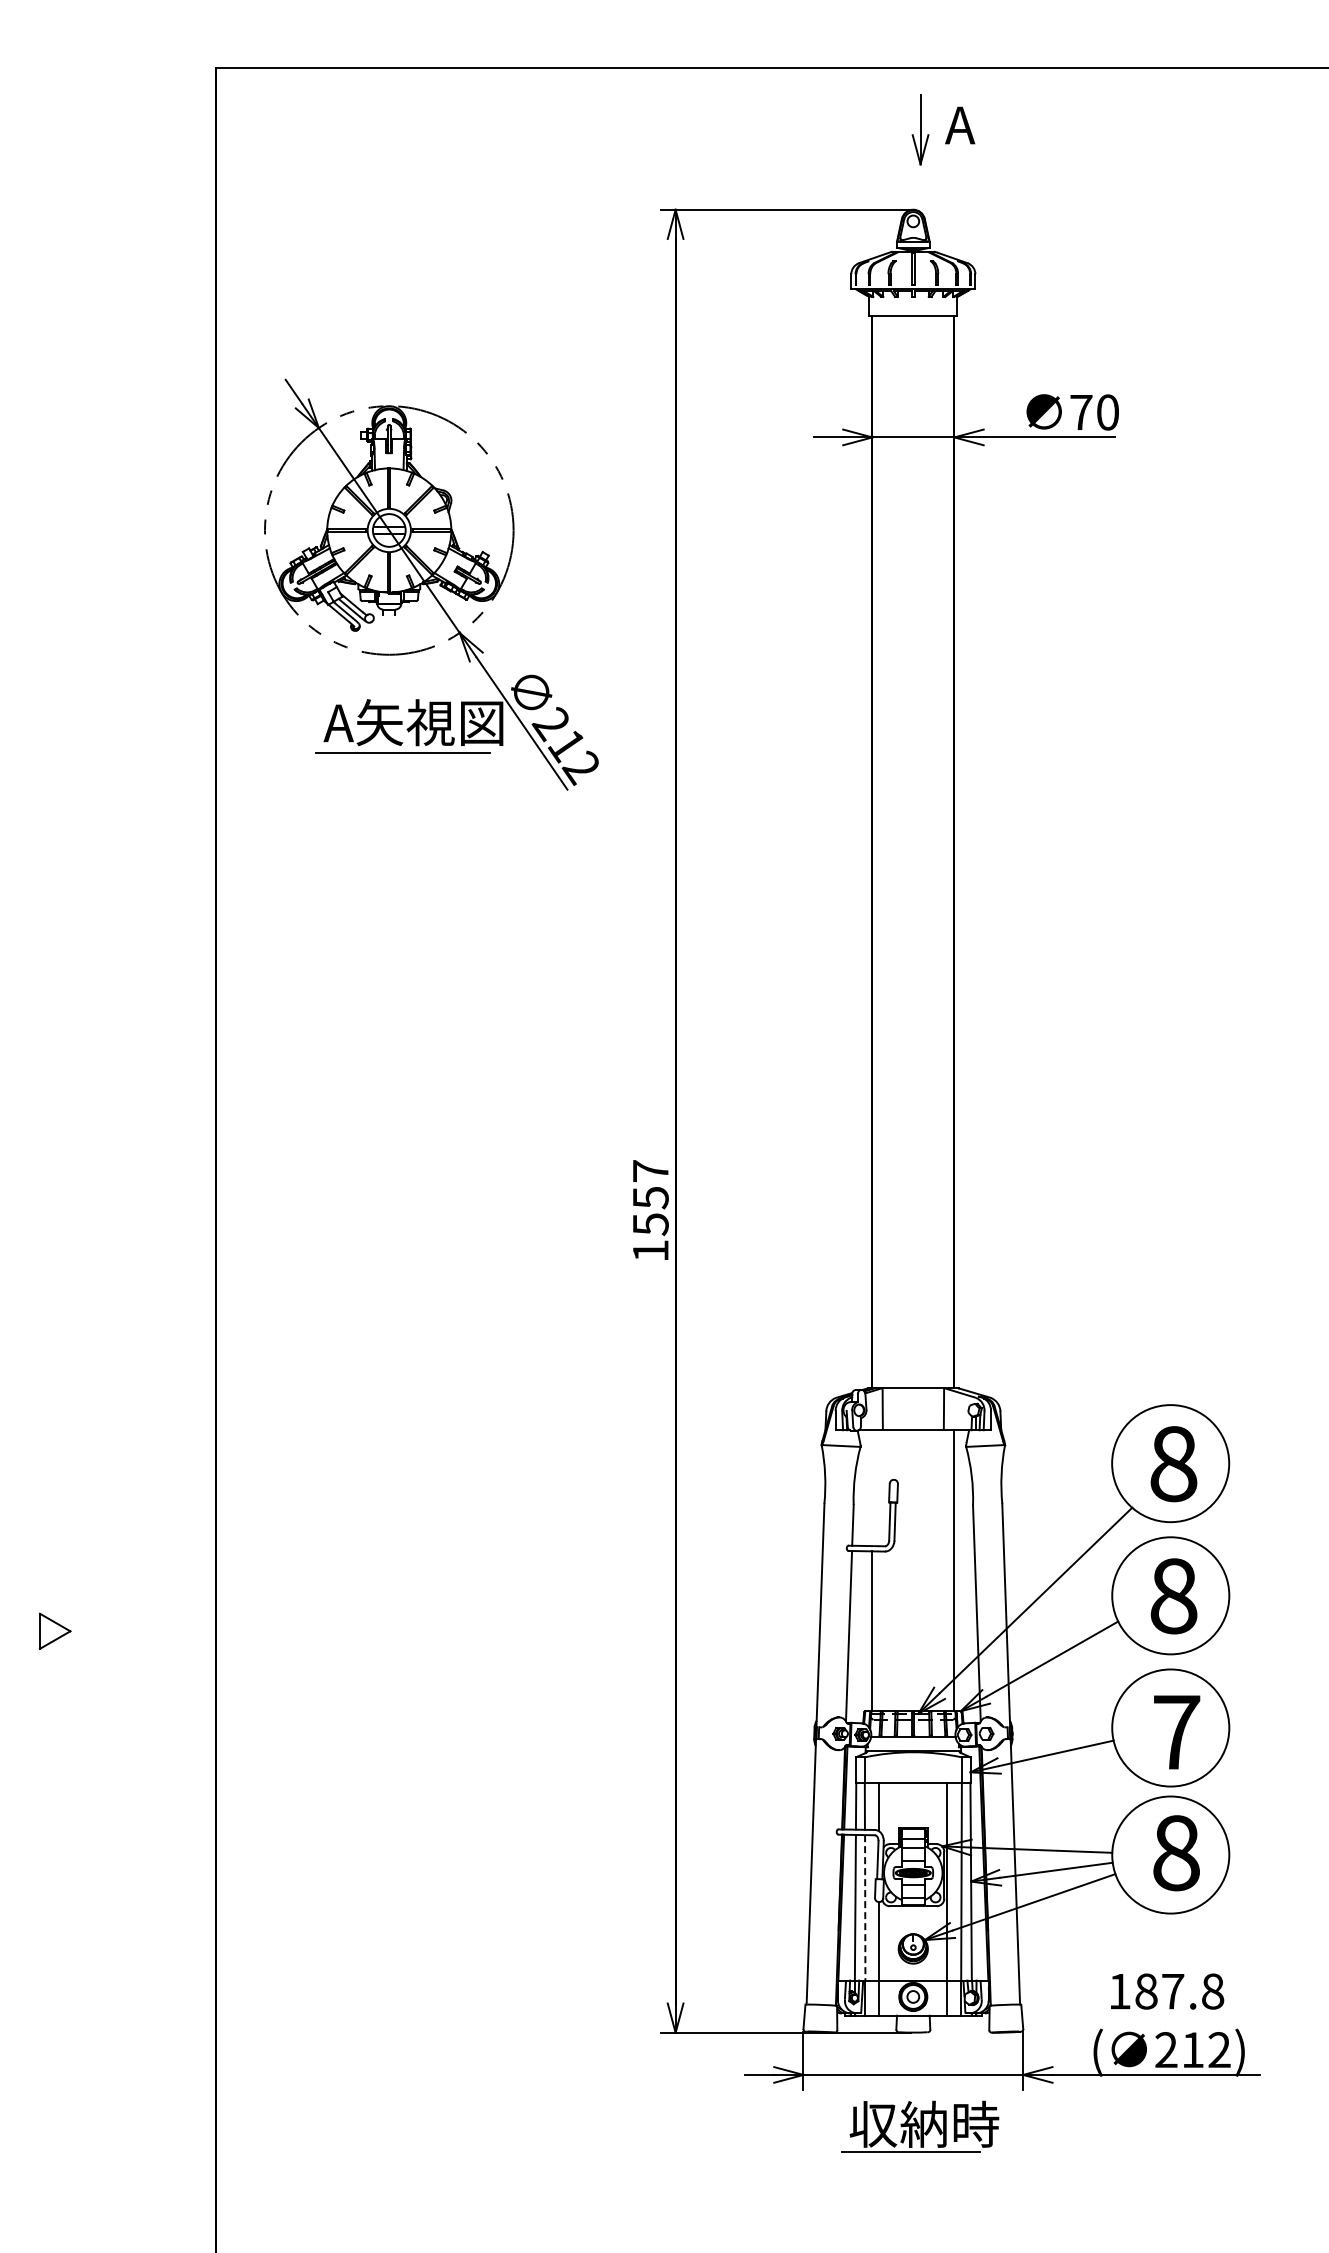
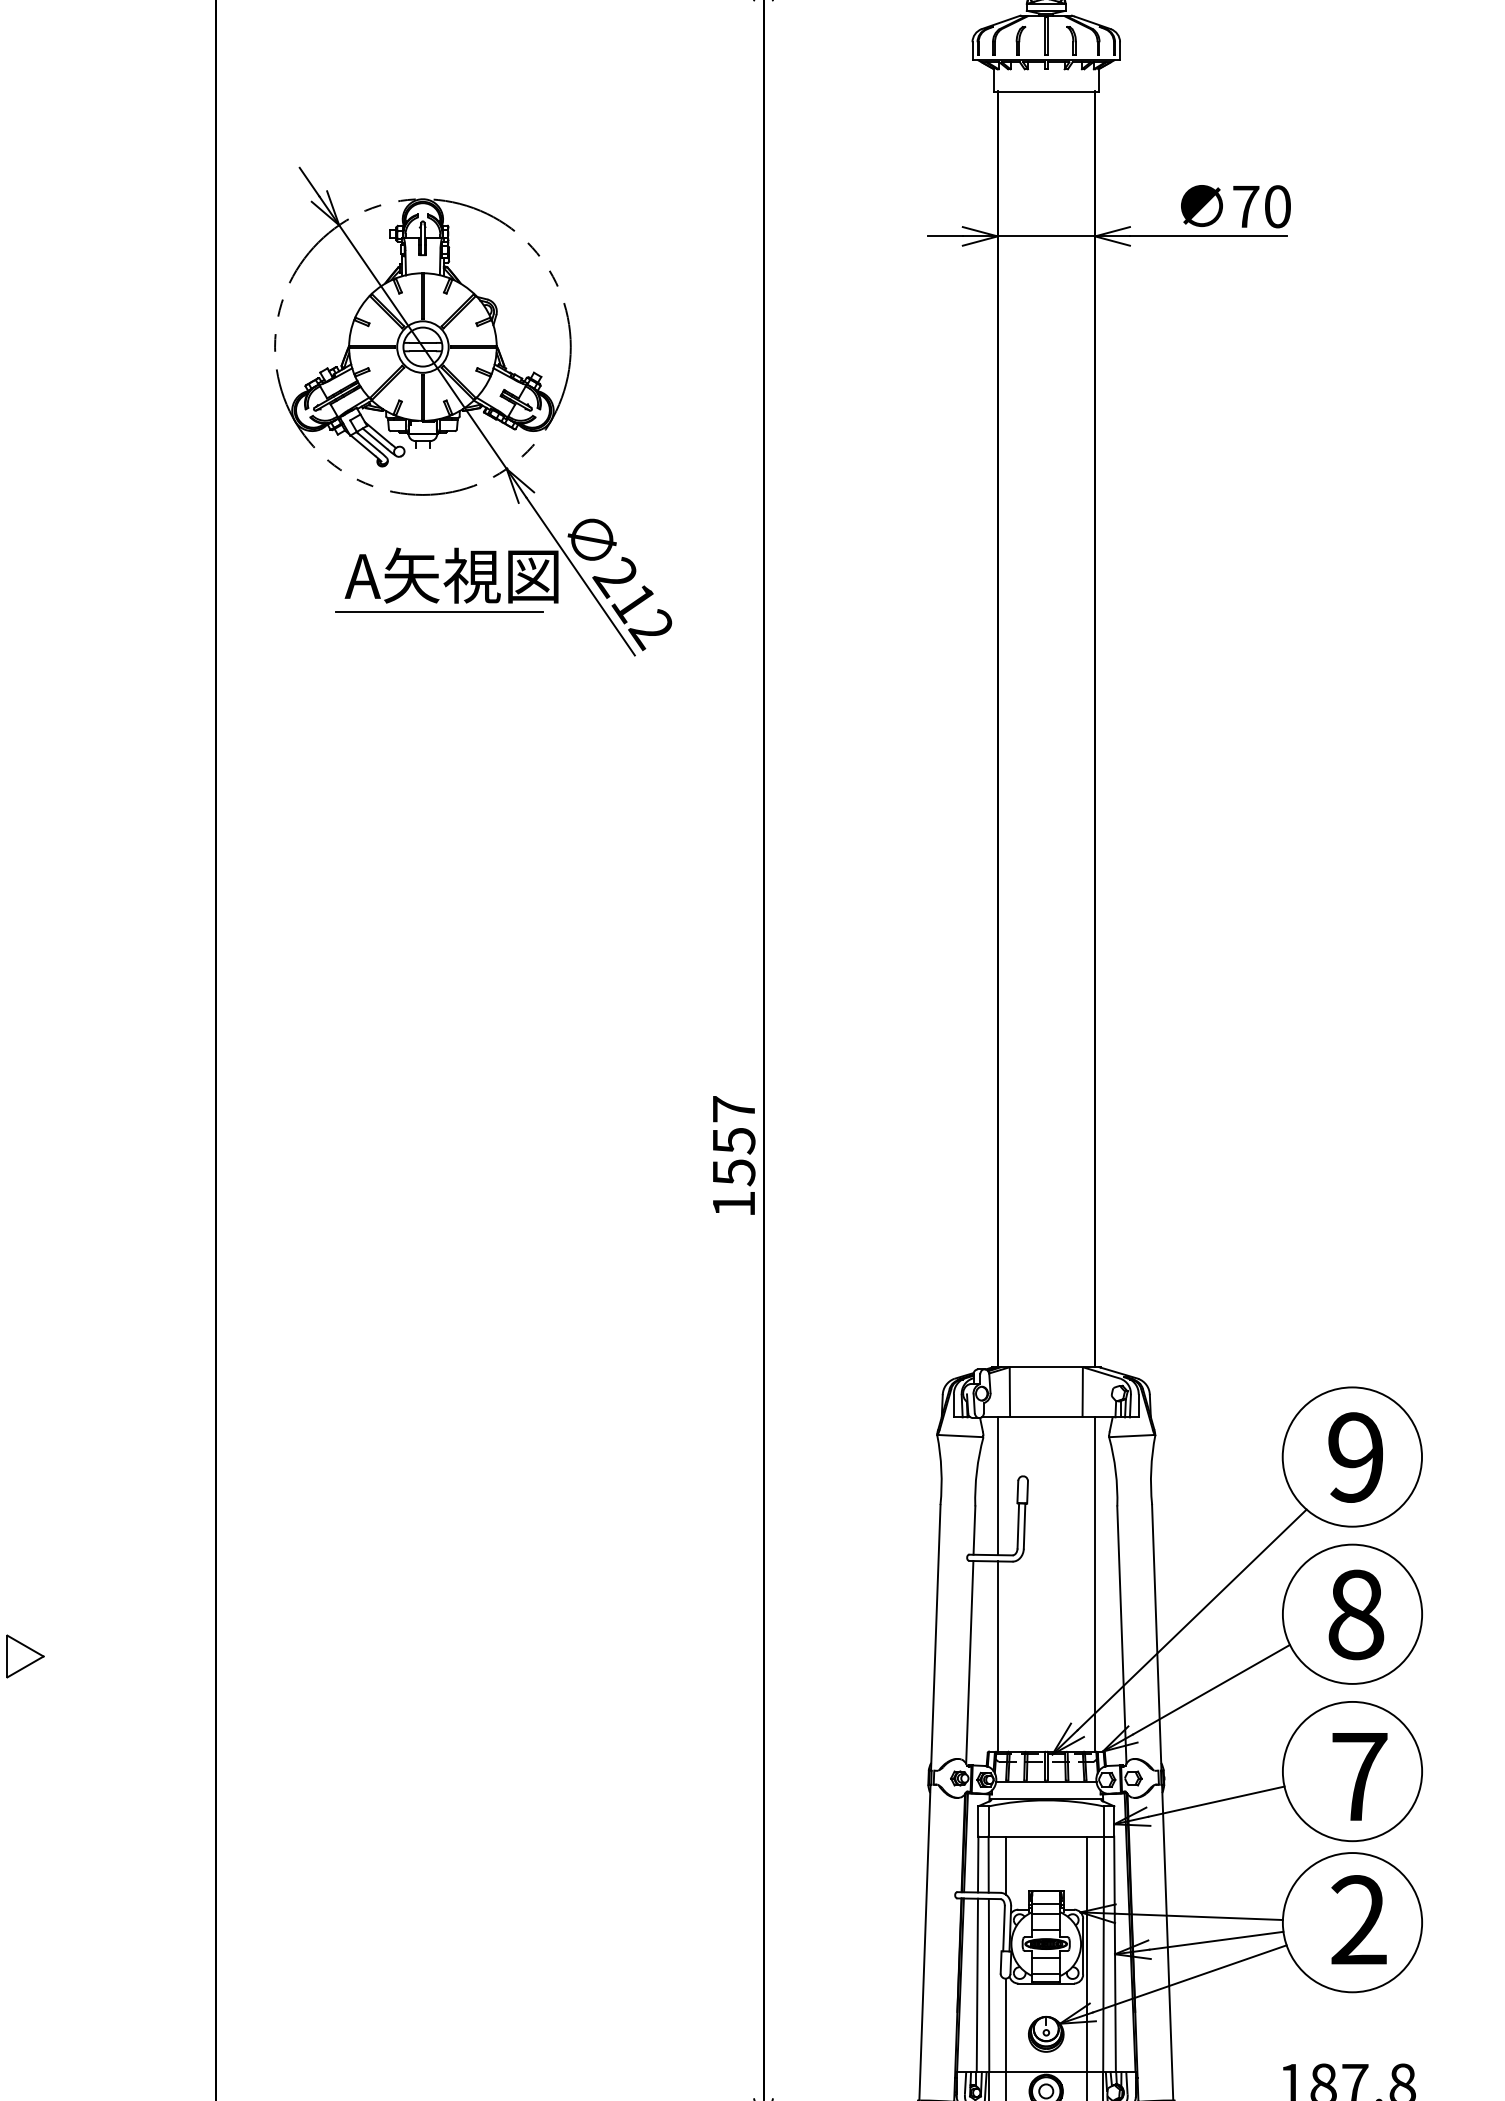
text: (1173, 1464) -> (1355, 1458), 8 -> 9
line: (872, 1488) -> (997, 1486), added
text: (1176, 1853) -> (1359, 1920), 8 -> 2
line: (865, 1907) -> (989, 1985), dashed -> solid

